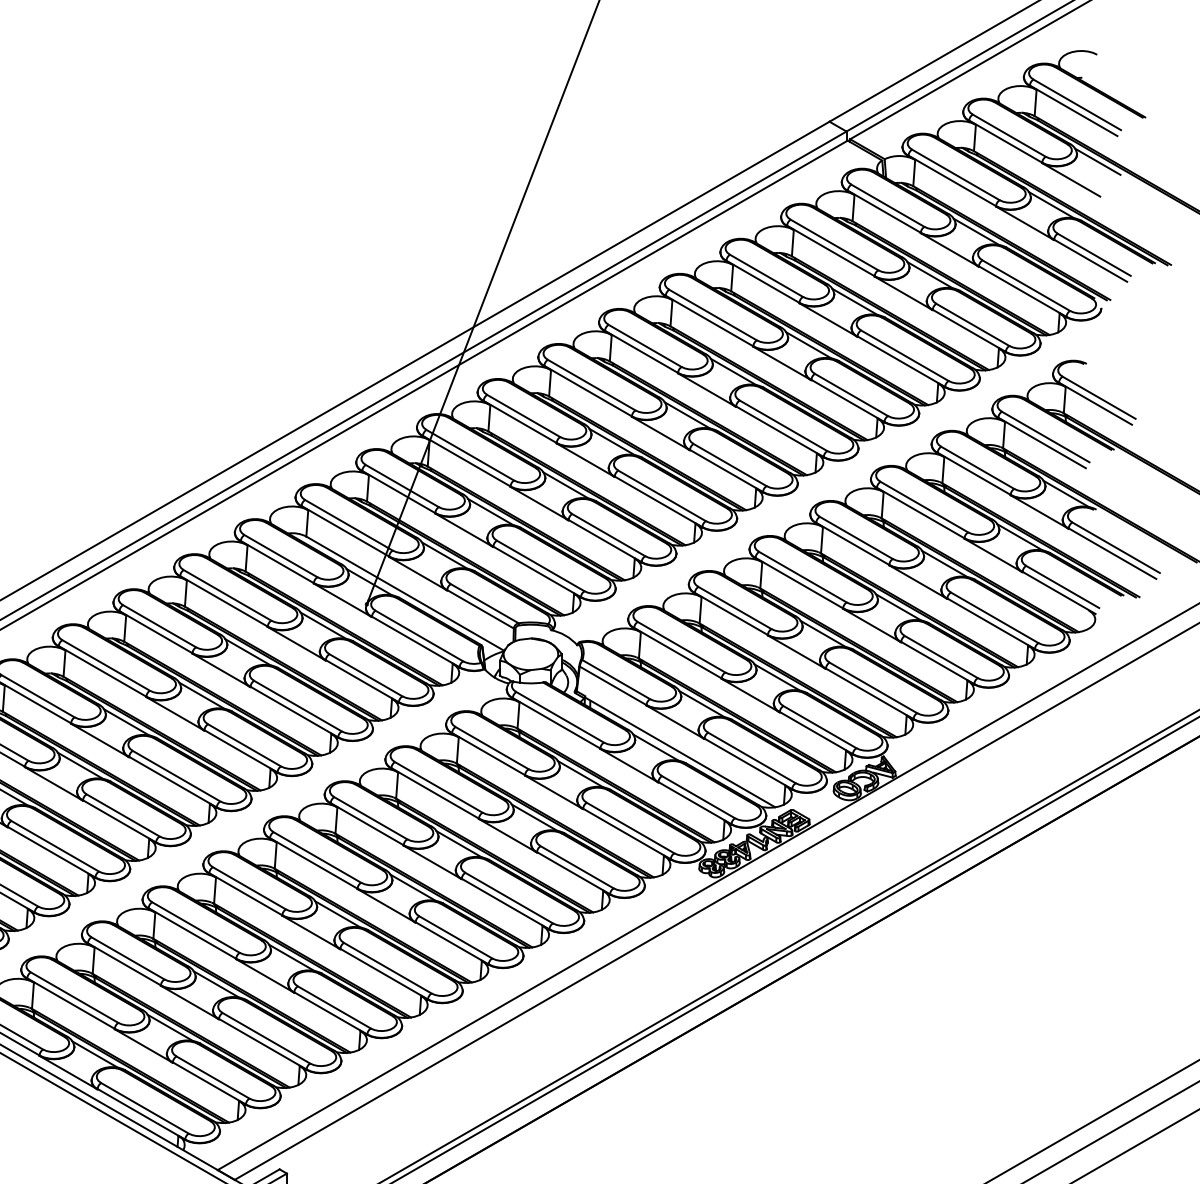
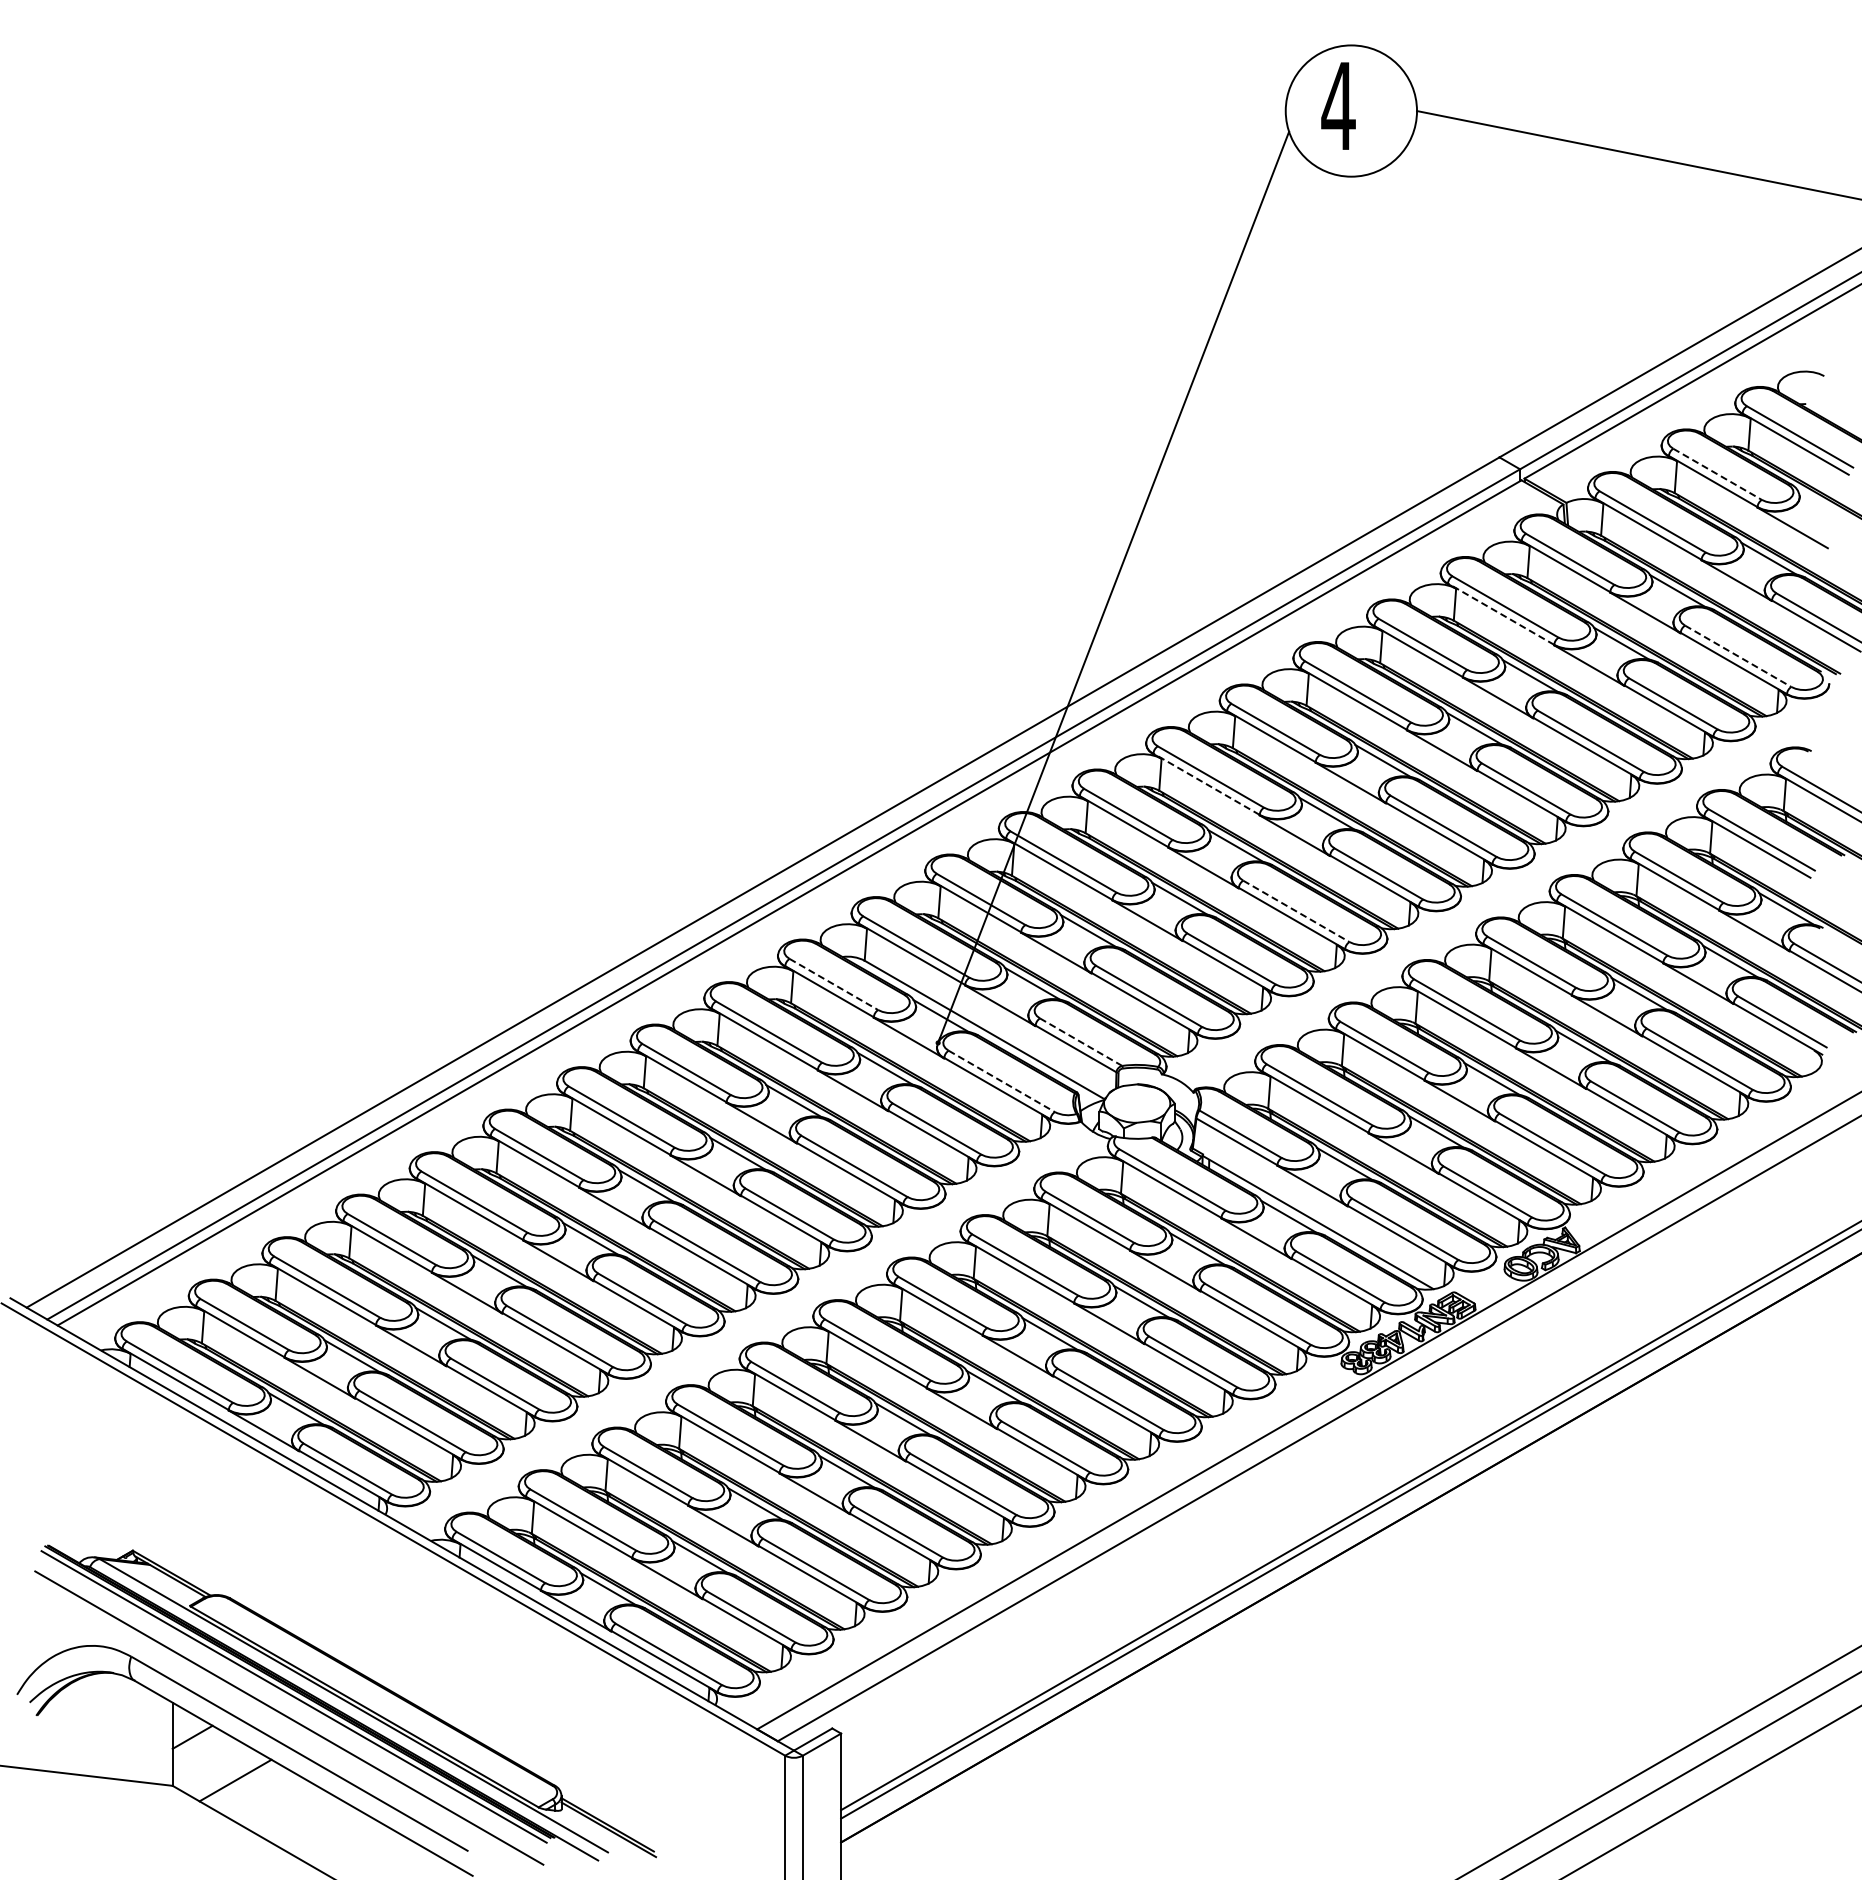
line: (1010, 135) -> (1718, 474), solid -> dashed
line: (1097, 161) -> (1824, 505), removed
line: (830, 250) -> (1500, 613), solid -> dashed
line: (1026, 285) -> (1738, 656), solid -> dashed
line: (588, 390) -> (1206, 783), solid -> dashed
line: (662, 496) -> (1296, 911), solid -> dashed
line: (281, 556) -> (834, 984), solid -> dashed
line: (485, 603) -> (1081, 1042), solid -> dashed
line: (419, 636) -> (1002, 1081), solid -> dashed

